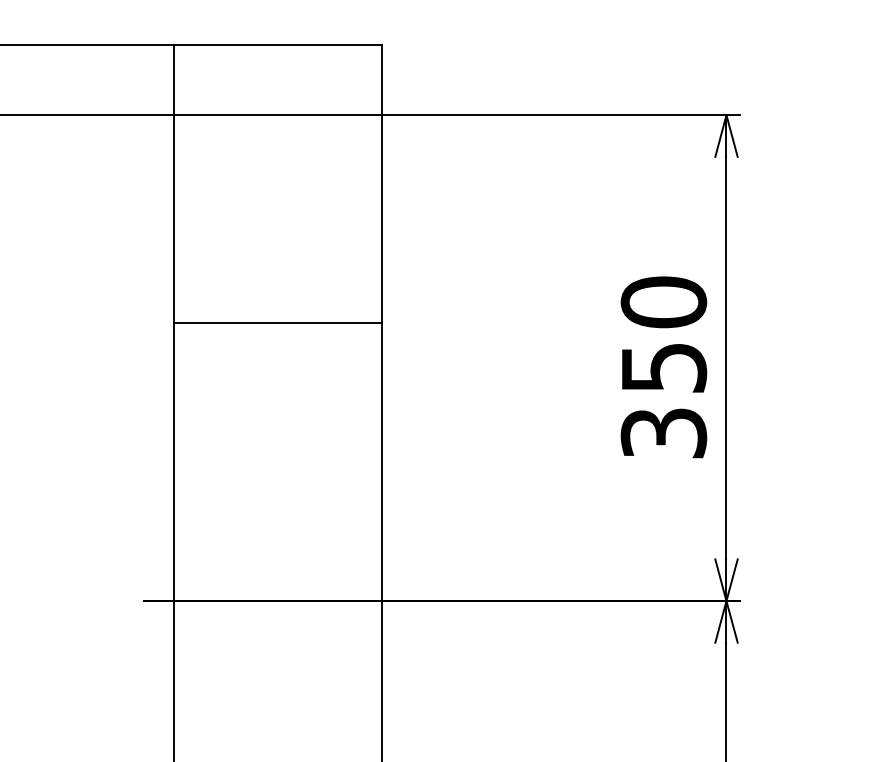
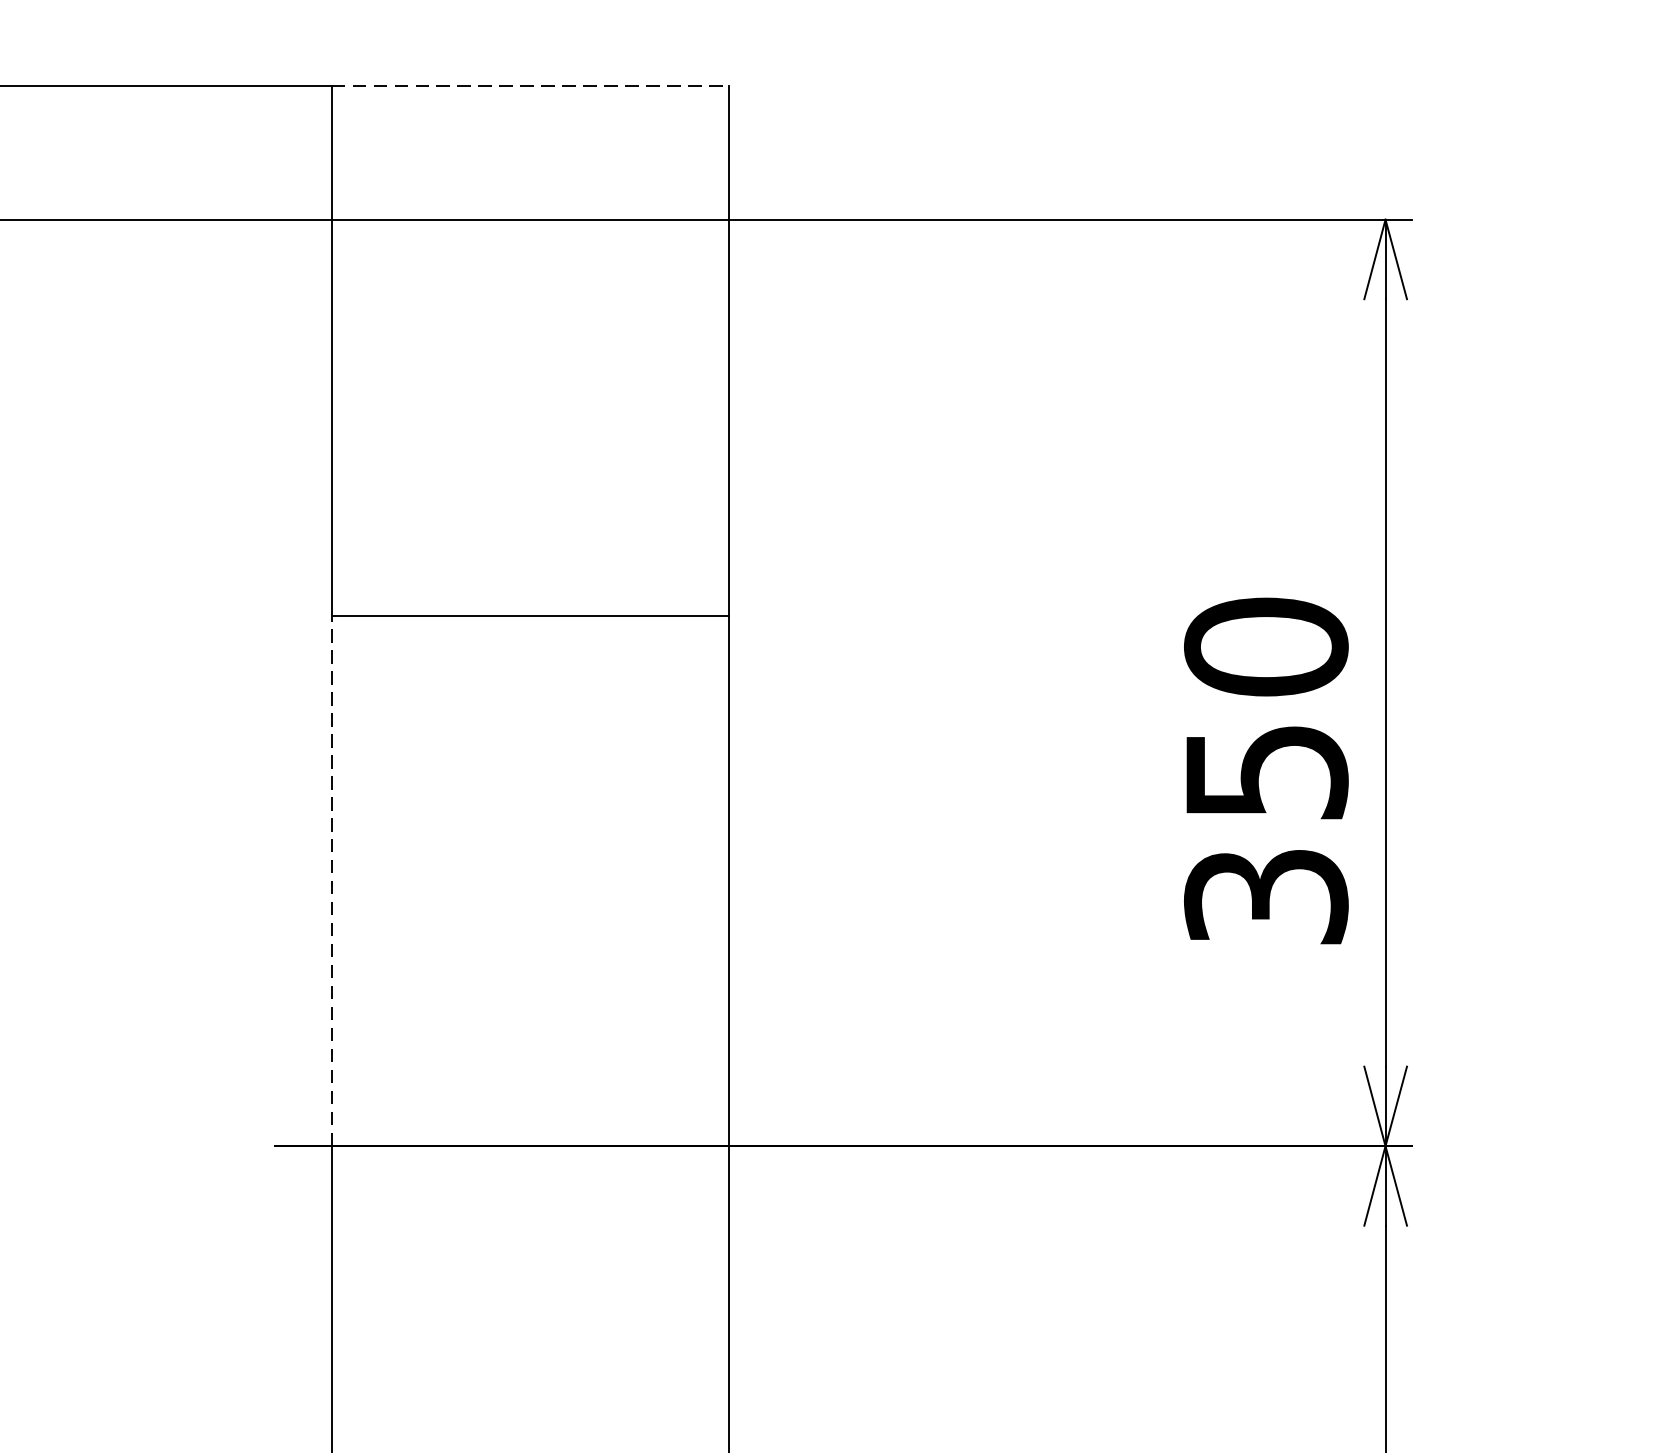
line: (278, 45) -> (531, 86), solid -> dashed
text: (663, 367) -> (1265, 771), moved
line: (173, 462) -> (331, 881), solid -> dashed

